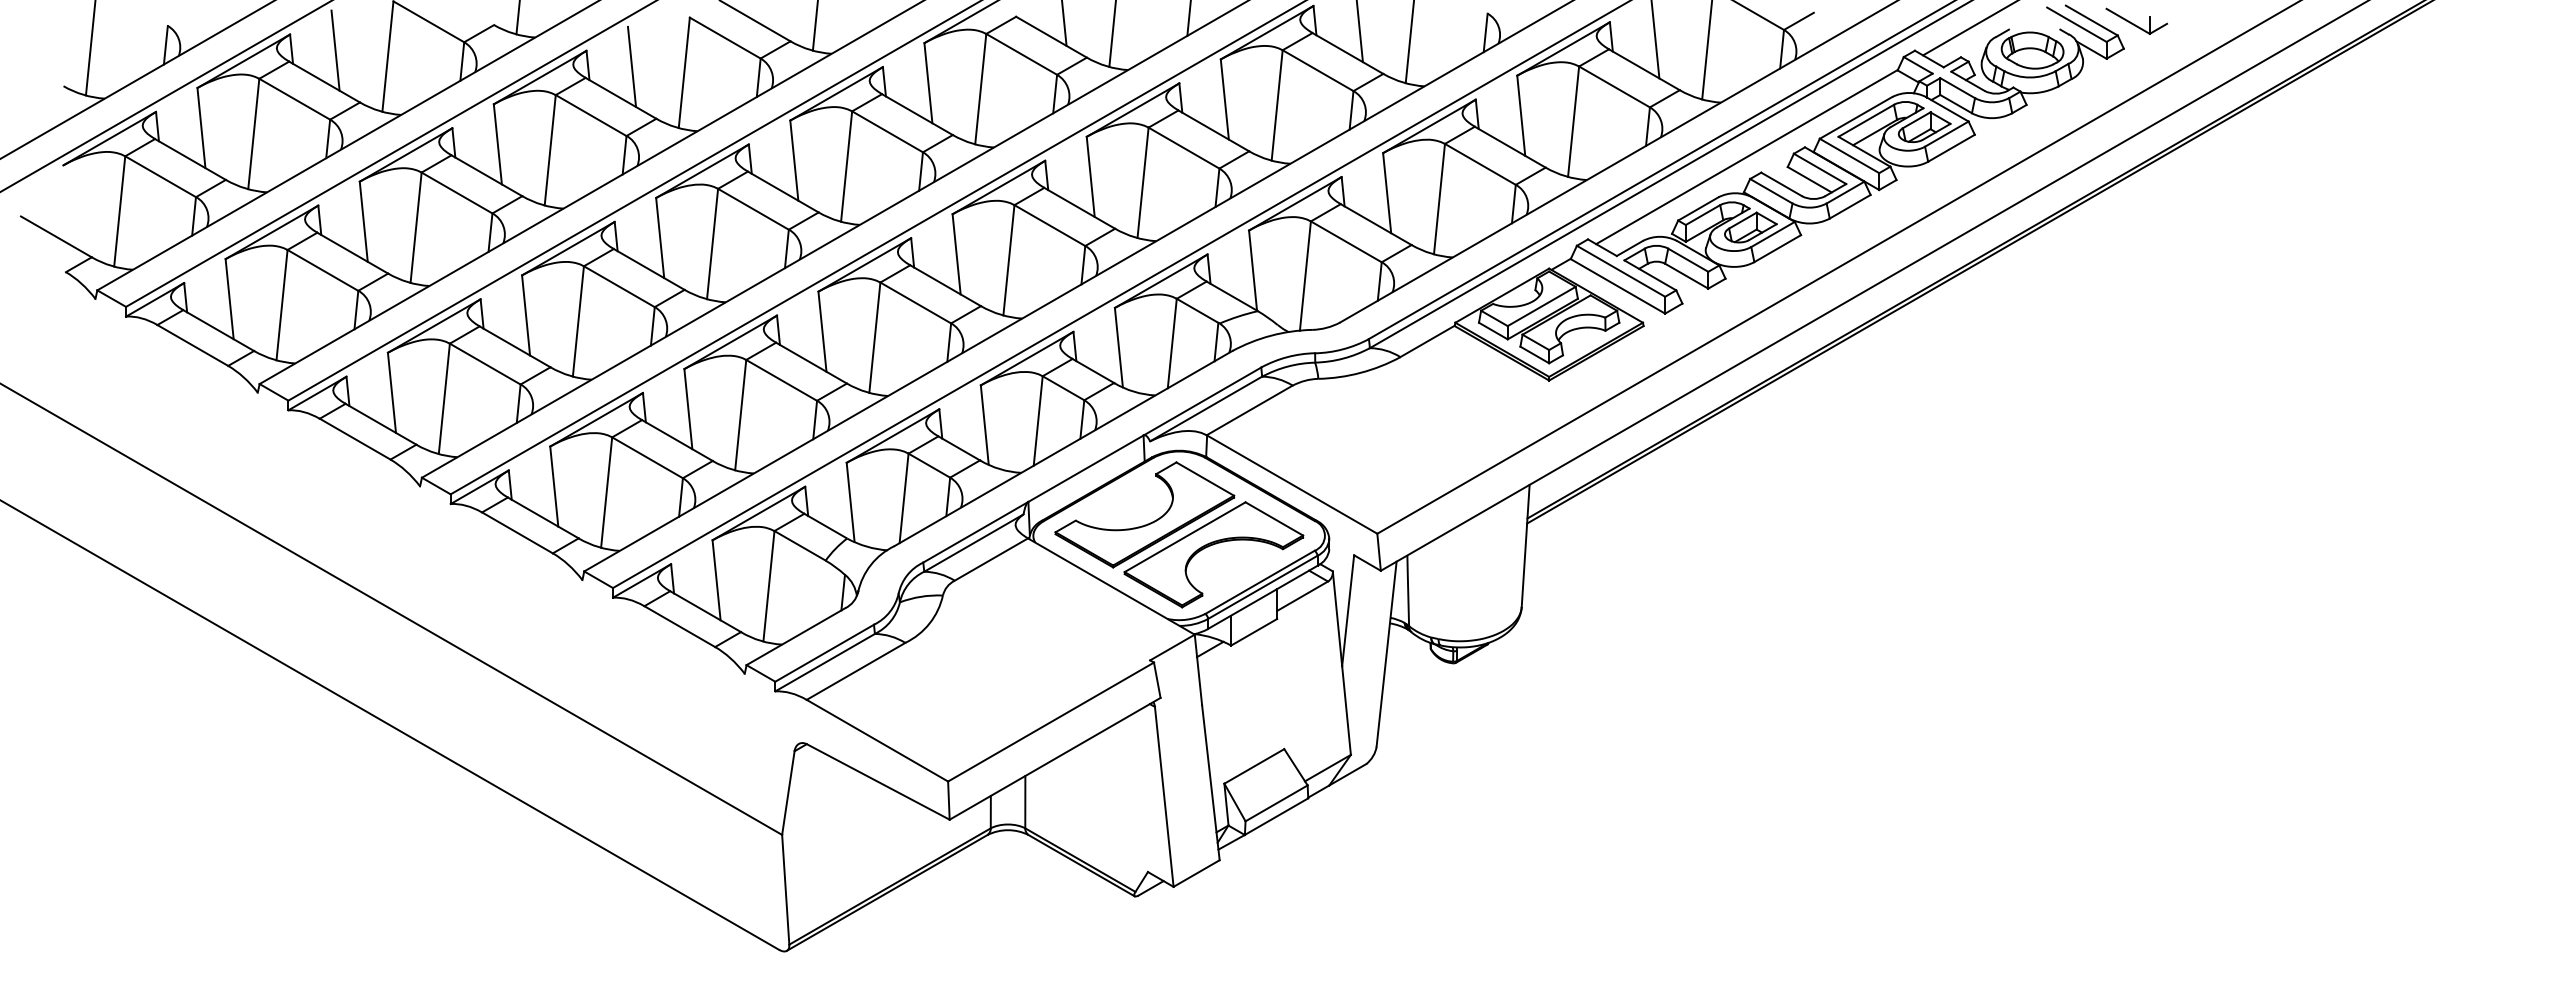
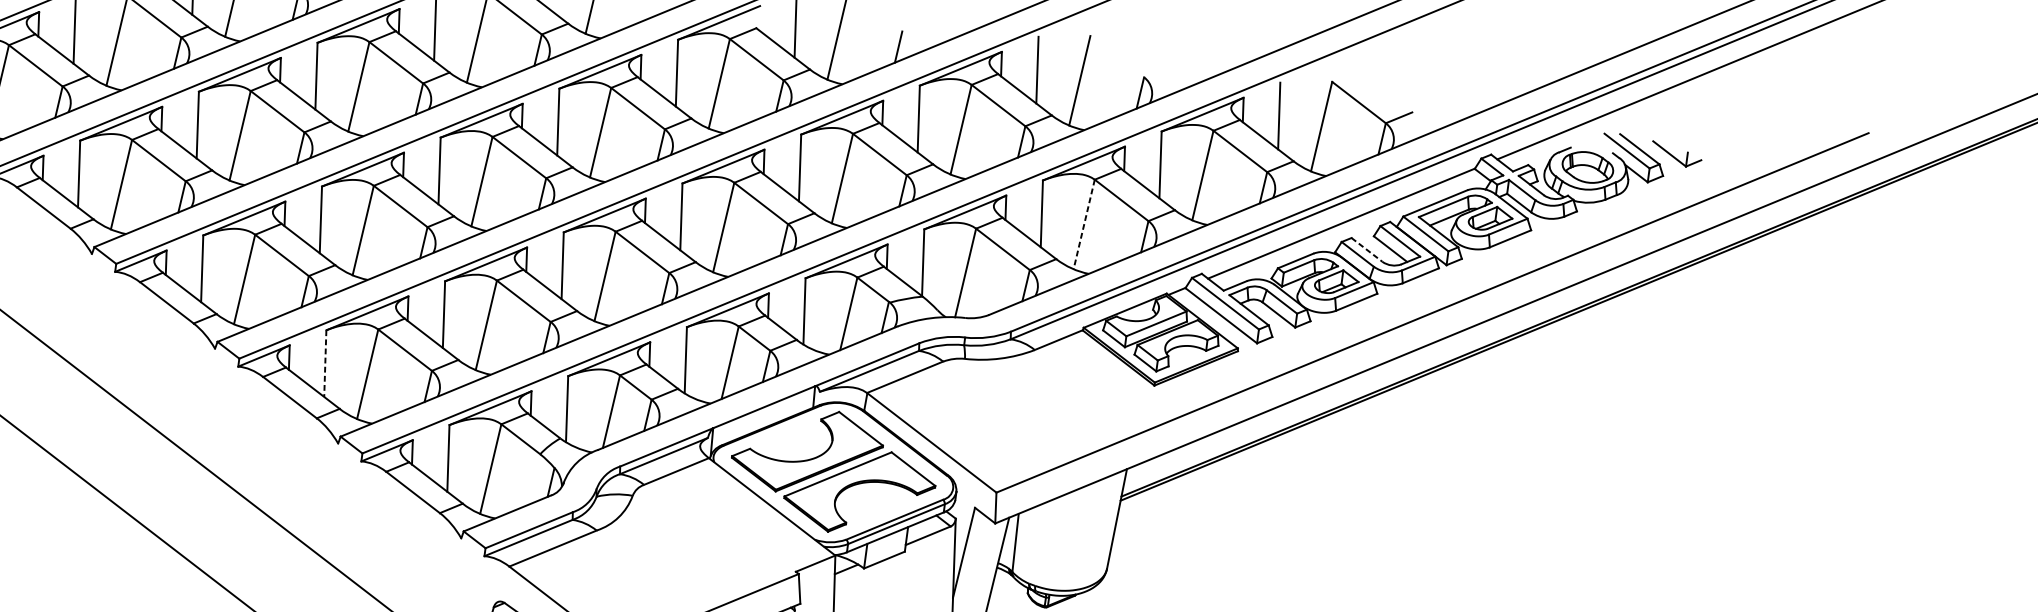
line: (1782, 184) -> (1367, 250), solid -> dashed
line: (1439, 199) -> (1084, 224), solid -> dashed
line: (554, 487) -> (325, 364), solid -> dashed

